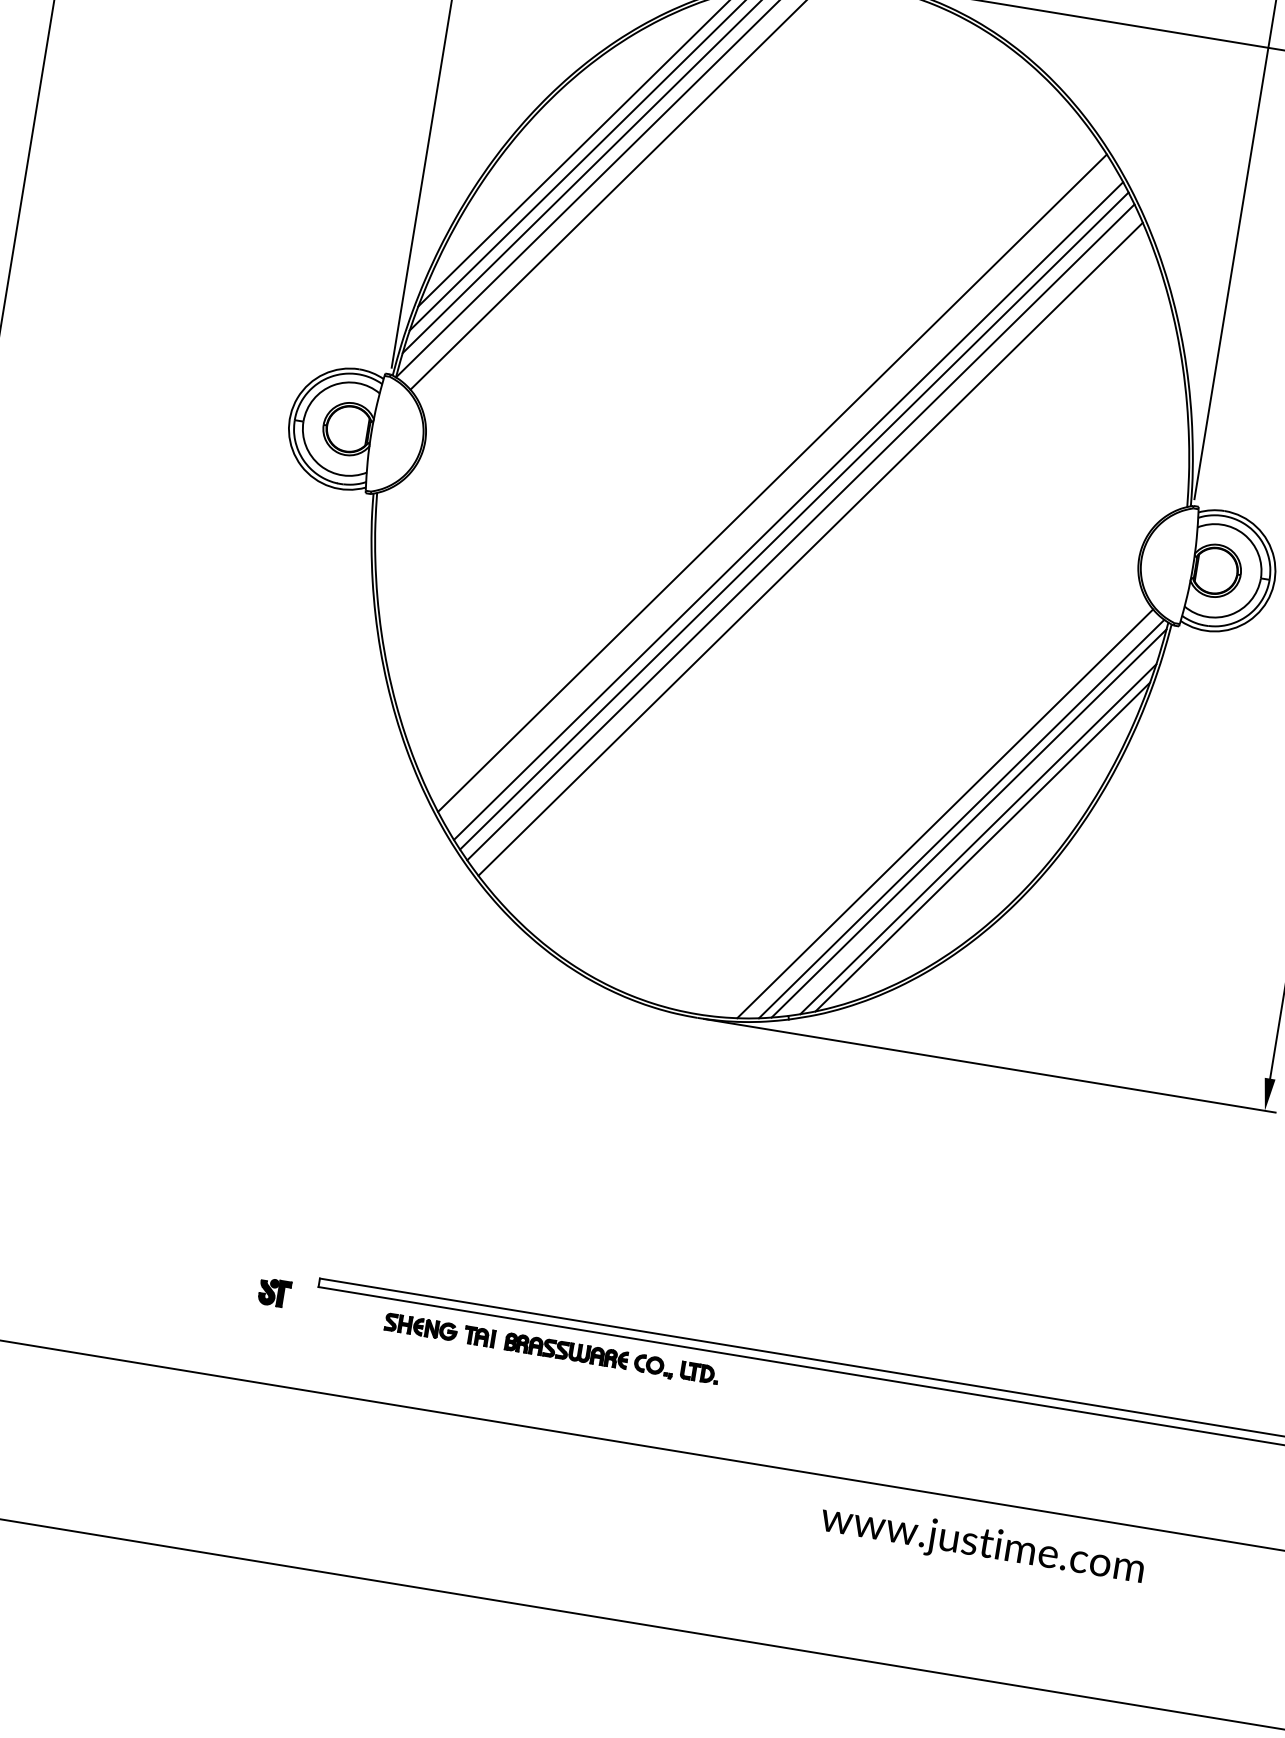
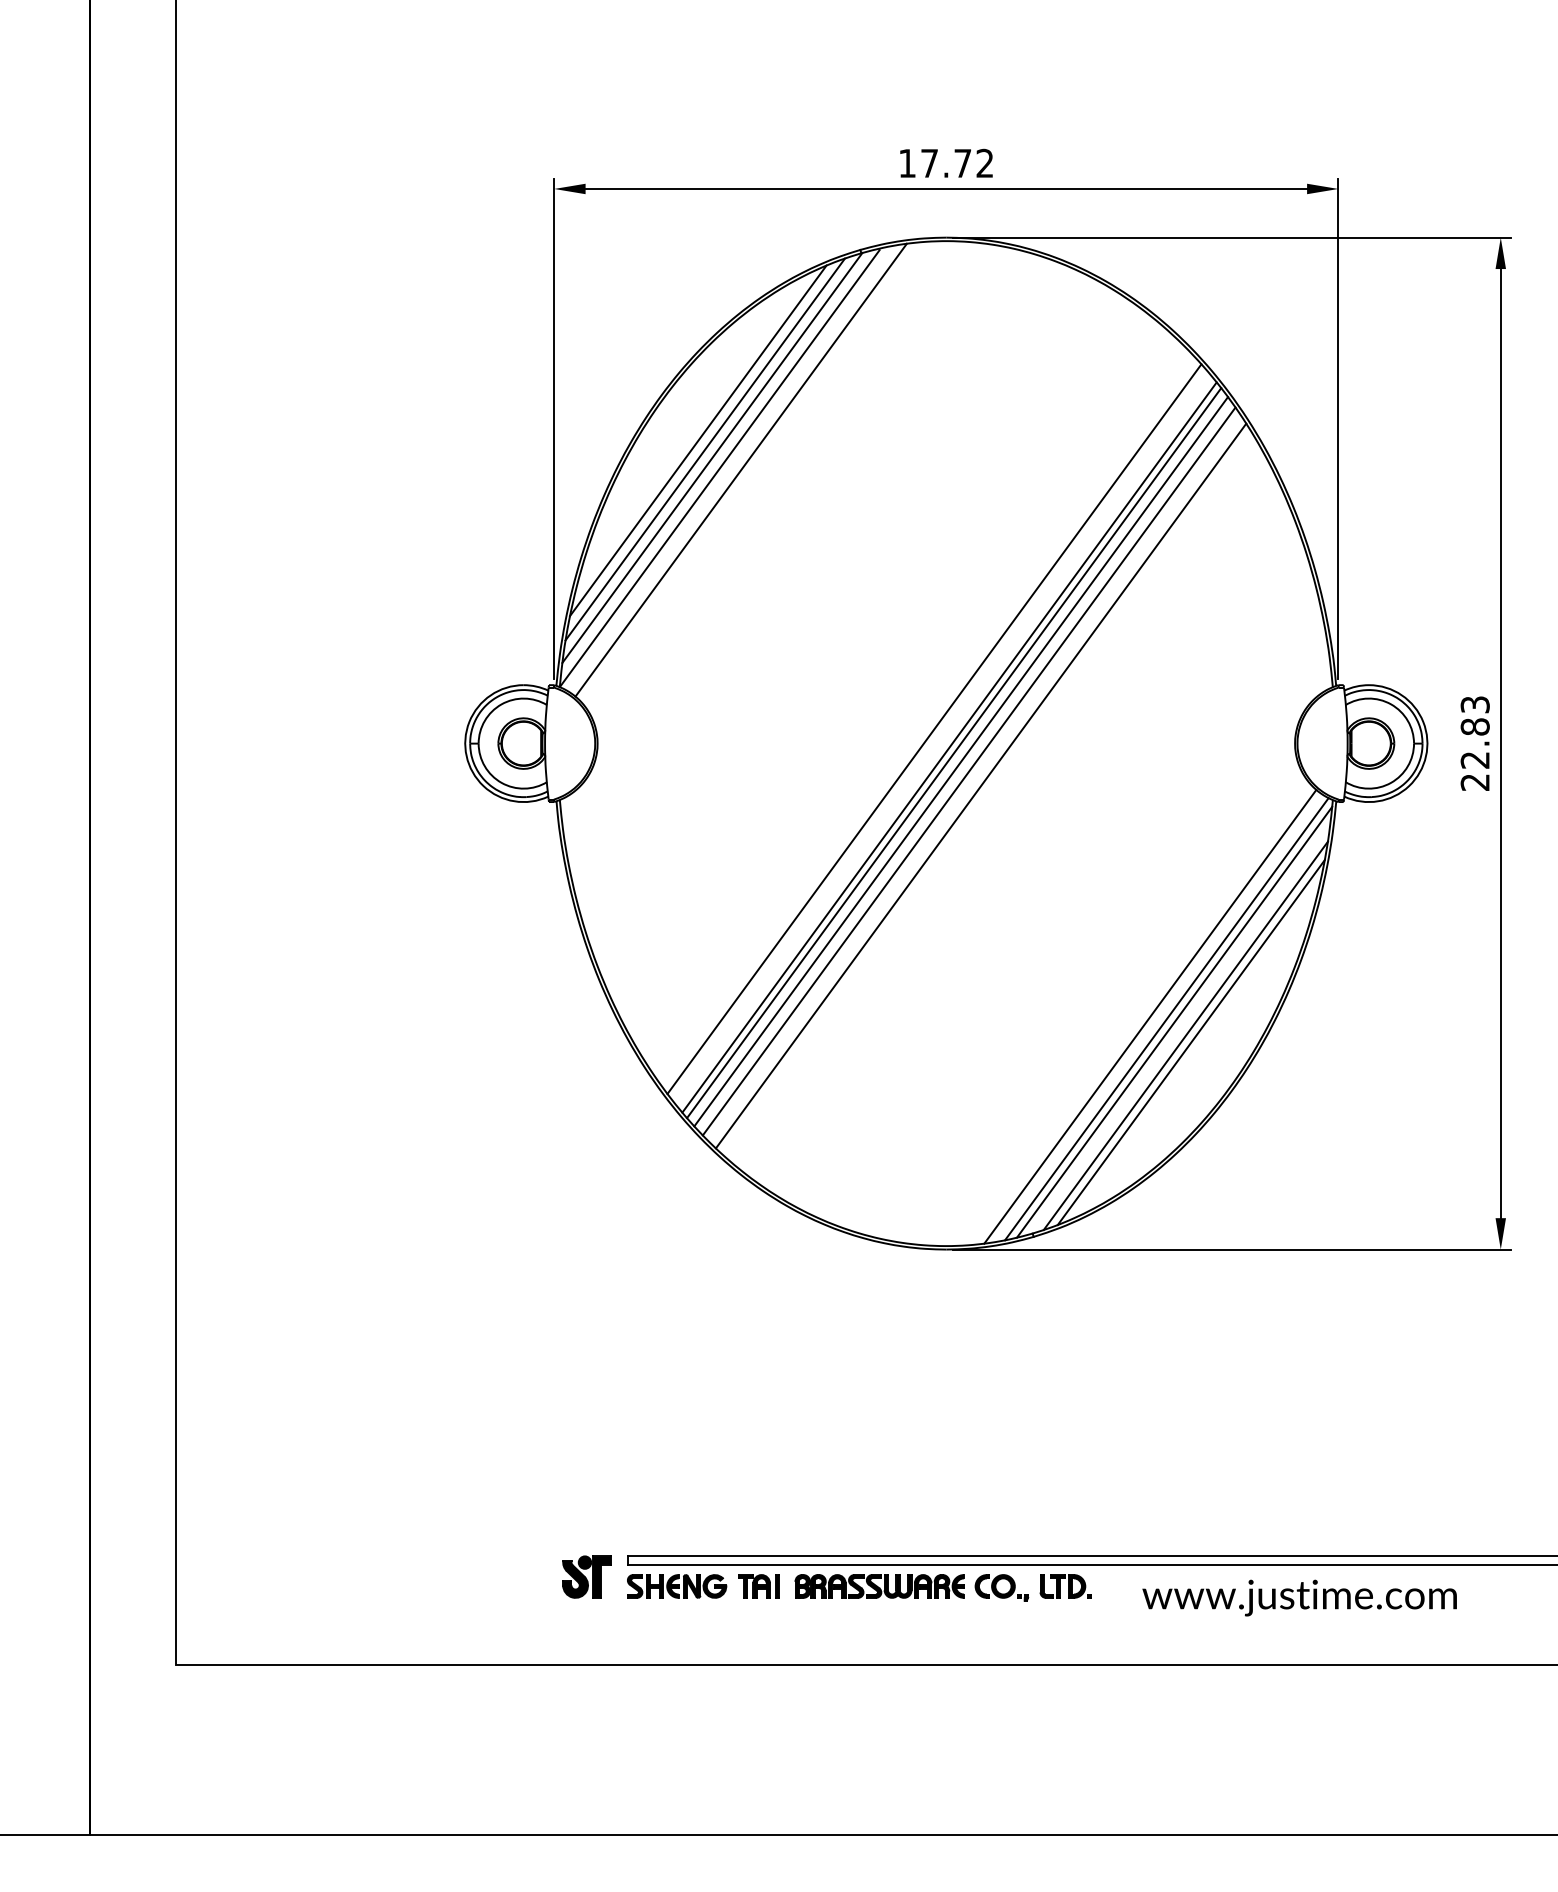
line: (784, 504) -> (949, 747), added
part: (274, 1292) -> (586, 1576), size x1.67
part: (551, 1349) -> (859, 1587), size x1.43
text: (982, 1544) -> (1299, 1597), moved

